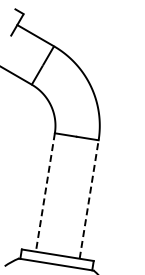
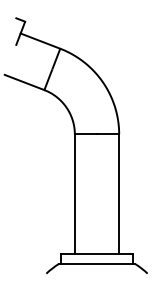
line: (45, 192) -> (74, 194), dashed -> solid
line: (89, 199) -> (119, 194), dashed -> solid

